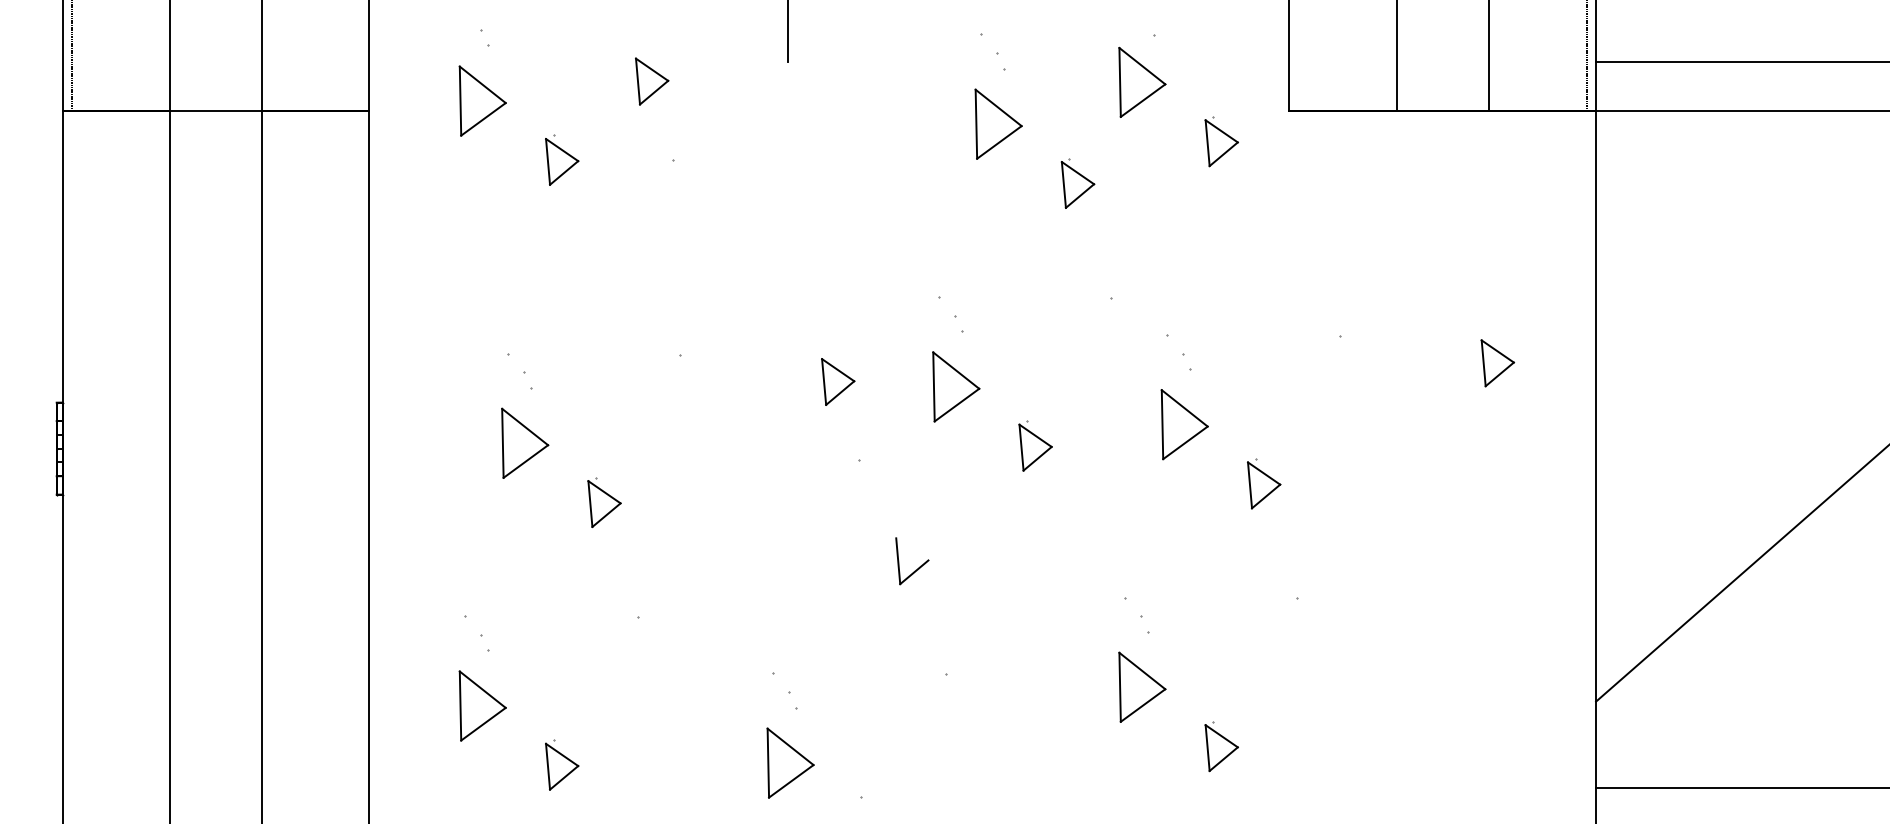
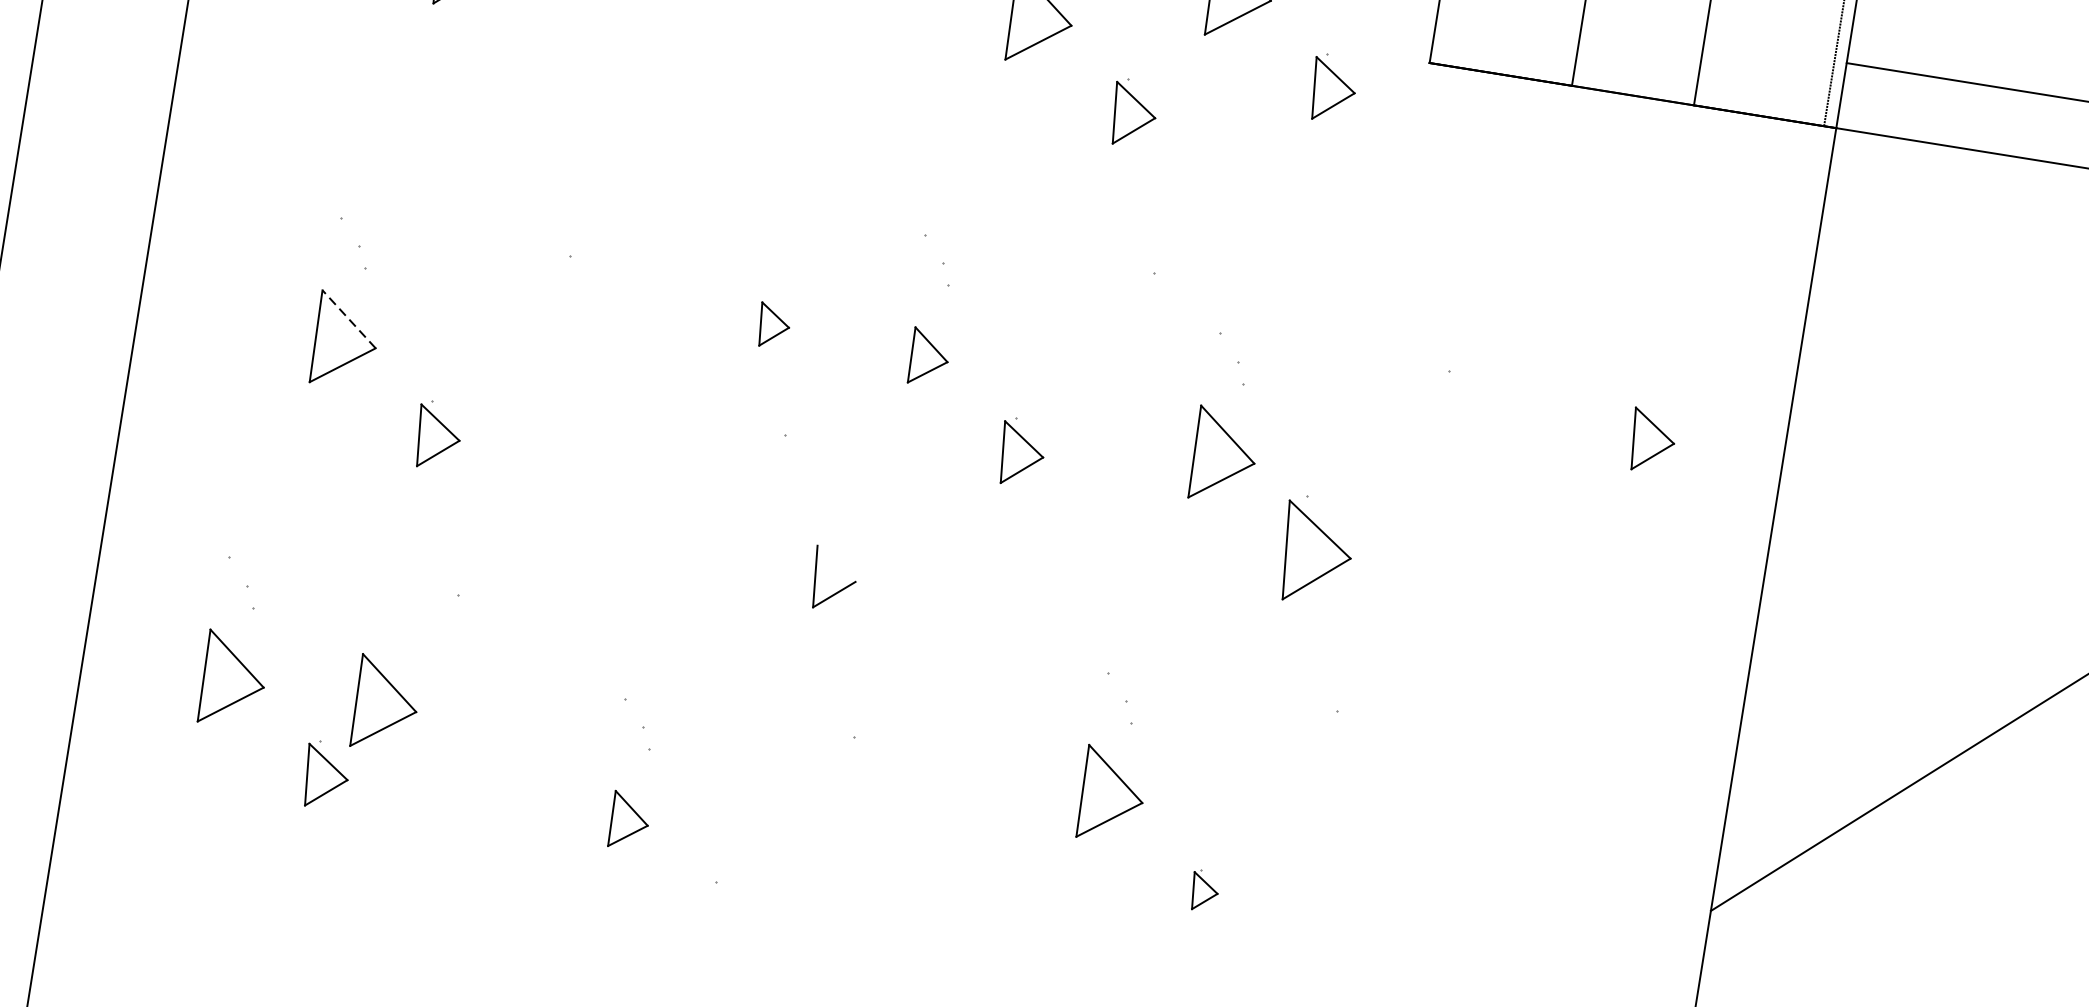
part: (838, 381) -> (774, 325), size x0.7
part: (956, 386) -> (929, 357), size x0.6
line: (524, 426) -> (348, 318), solid -> dashed
part: (1264, 483) -> (1317, 551), size x1.6
part: (597, 705) -> (385, 703), added
part: (1221, 746) -> (1204, 890), size x0.6
part: (790, 762) -> (629, 820), size x0.6

